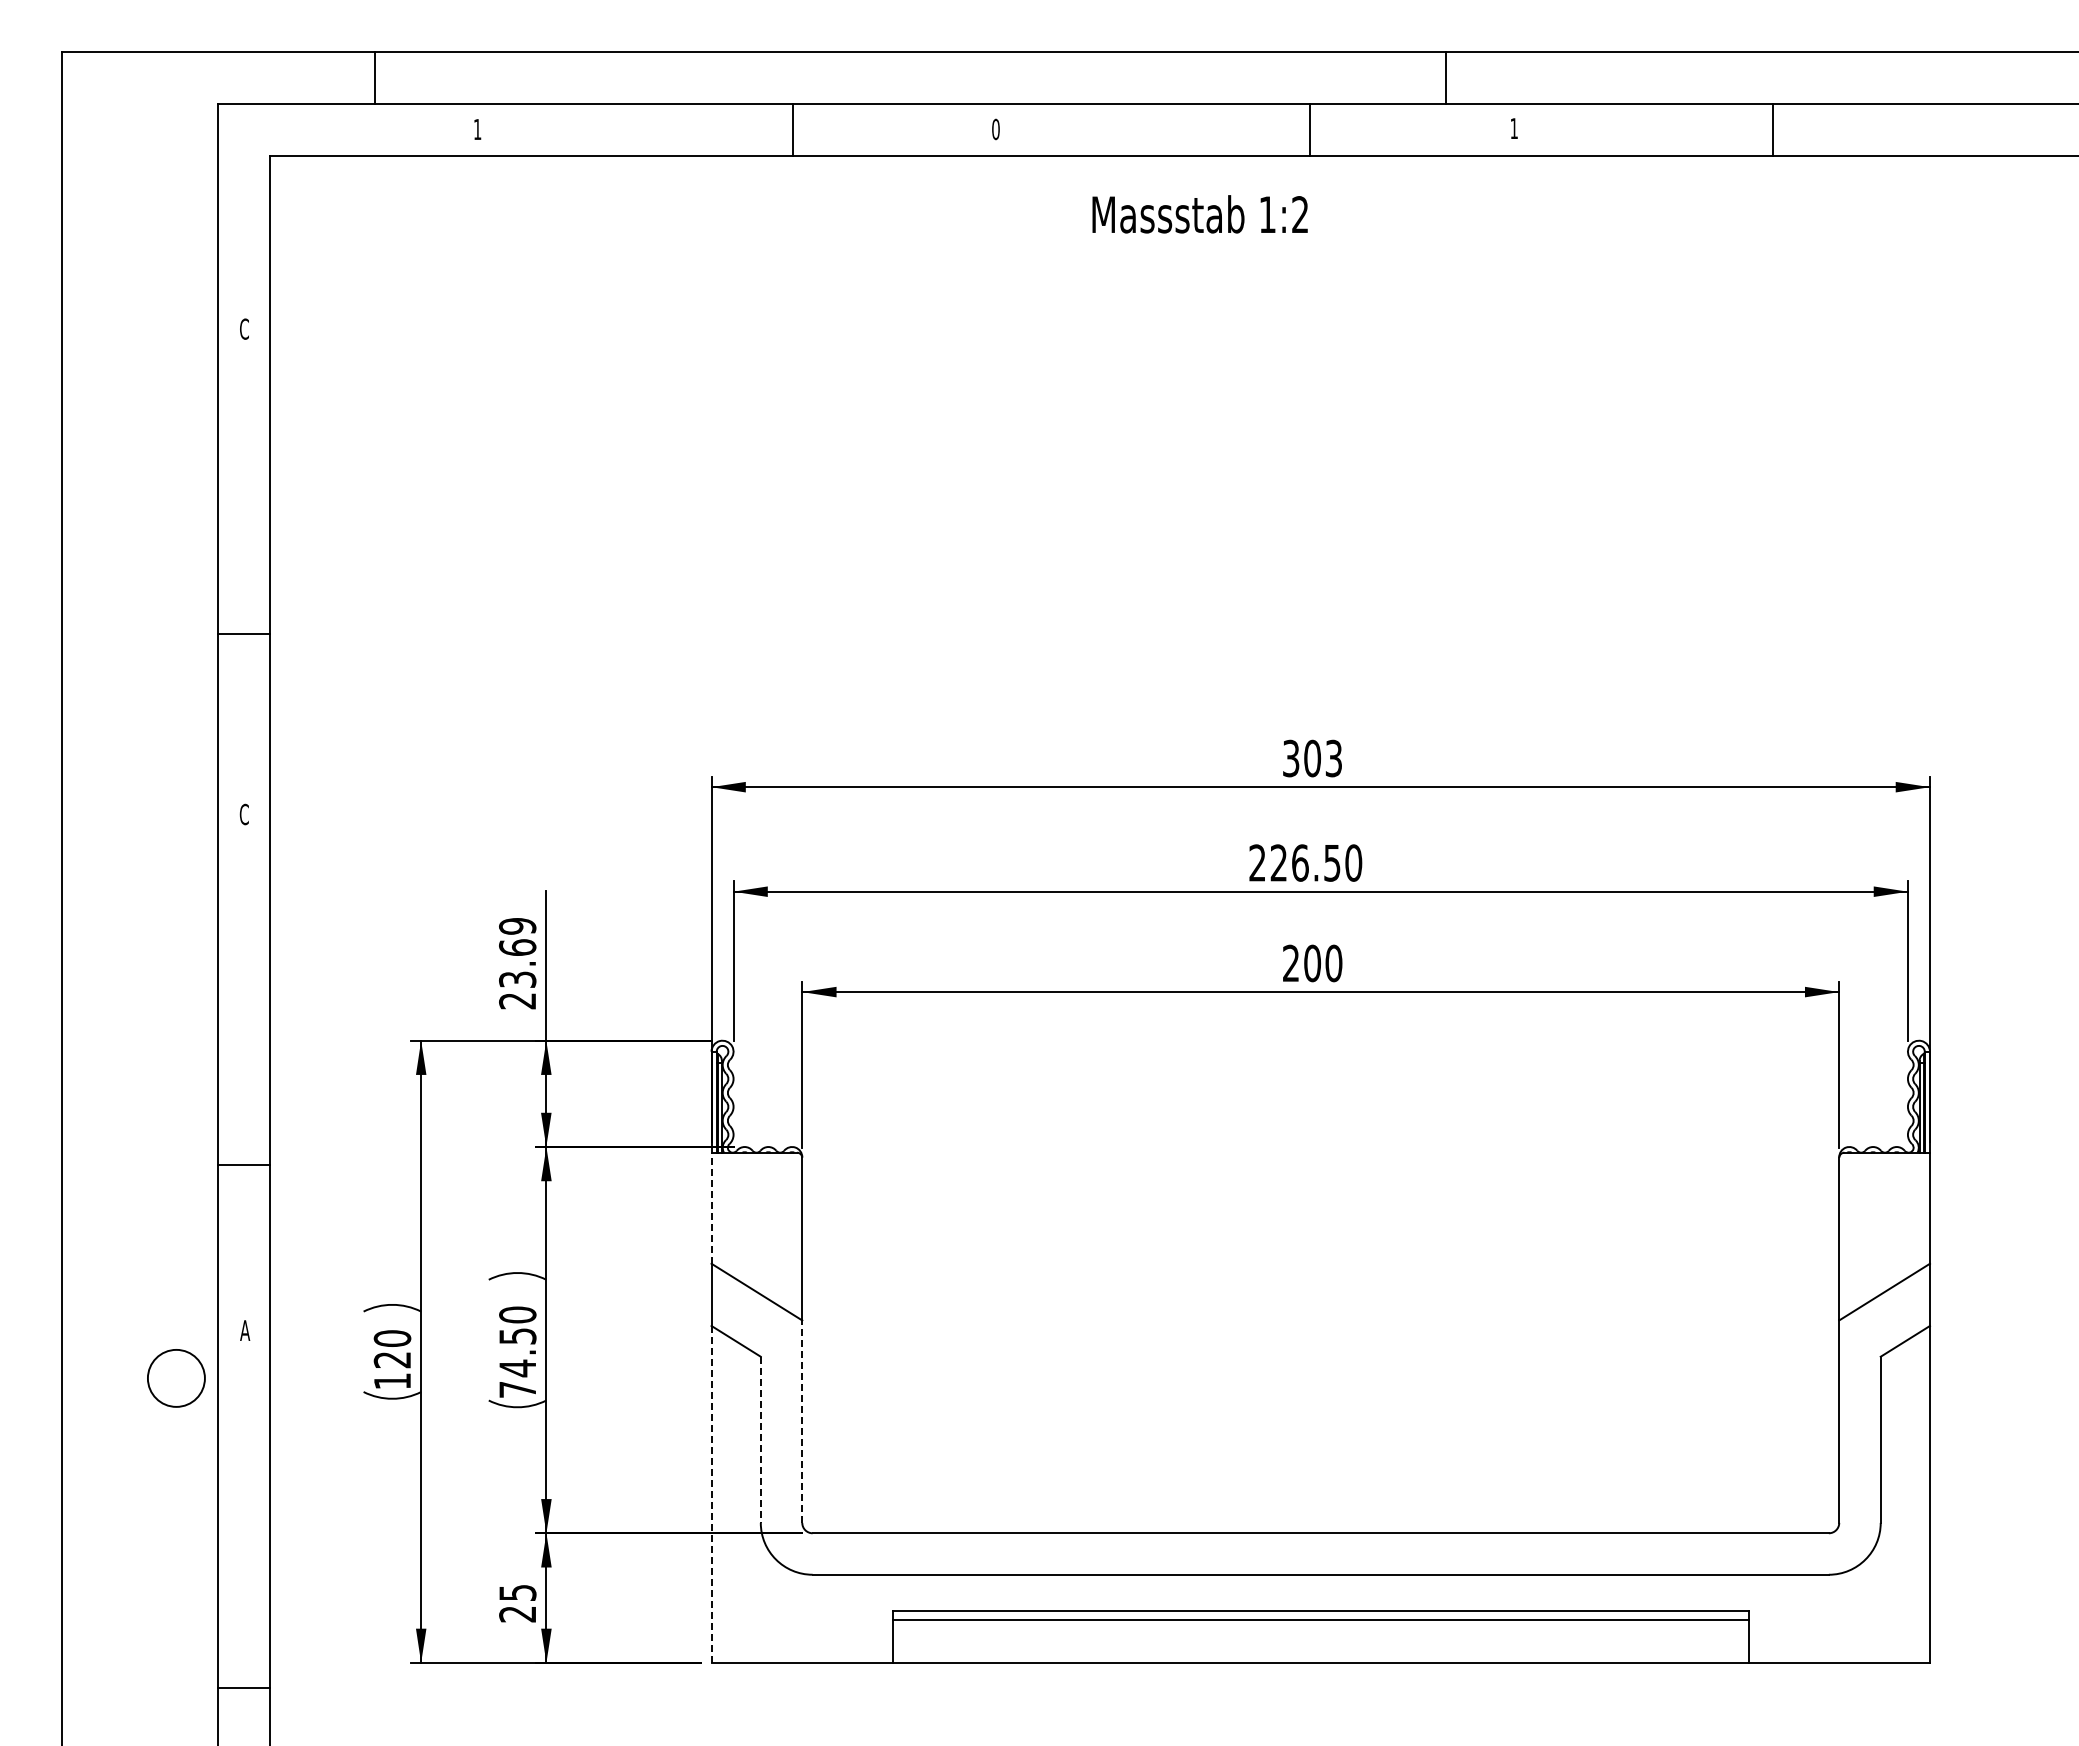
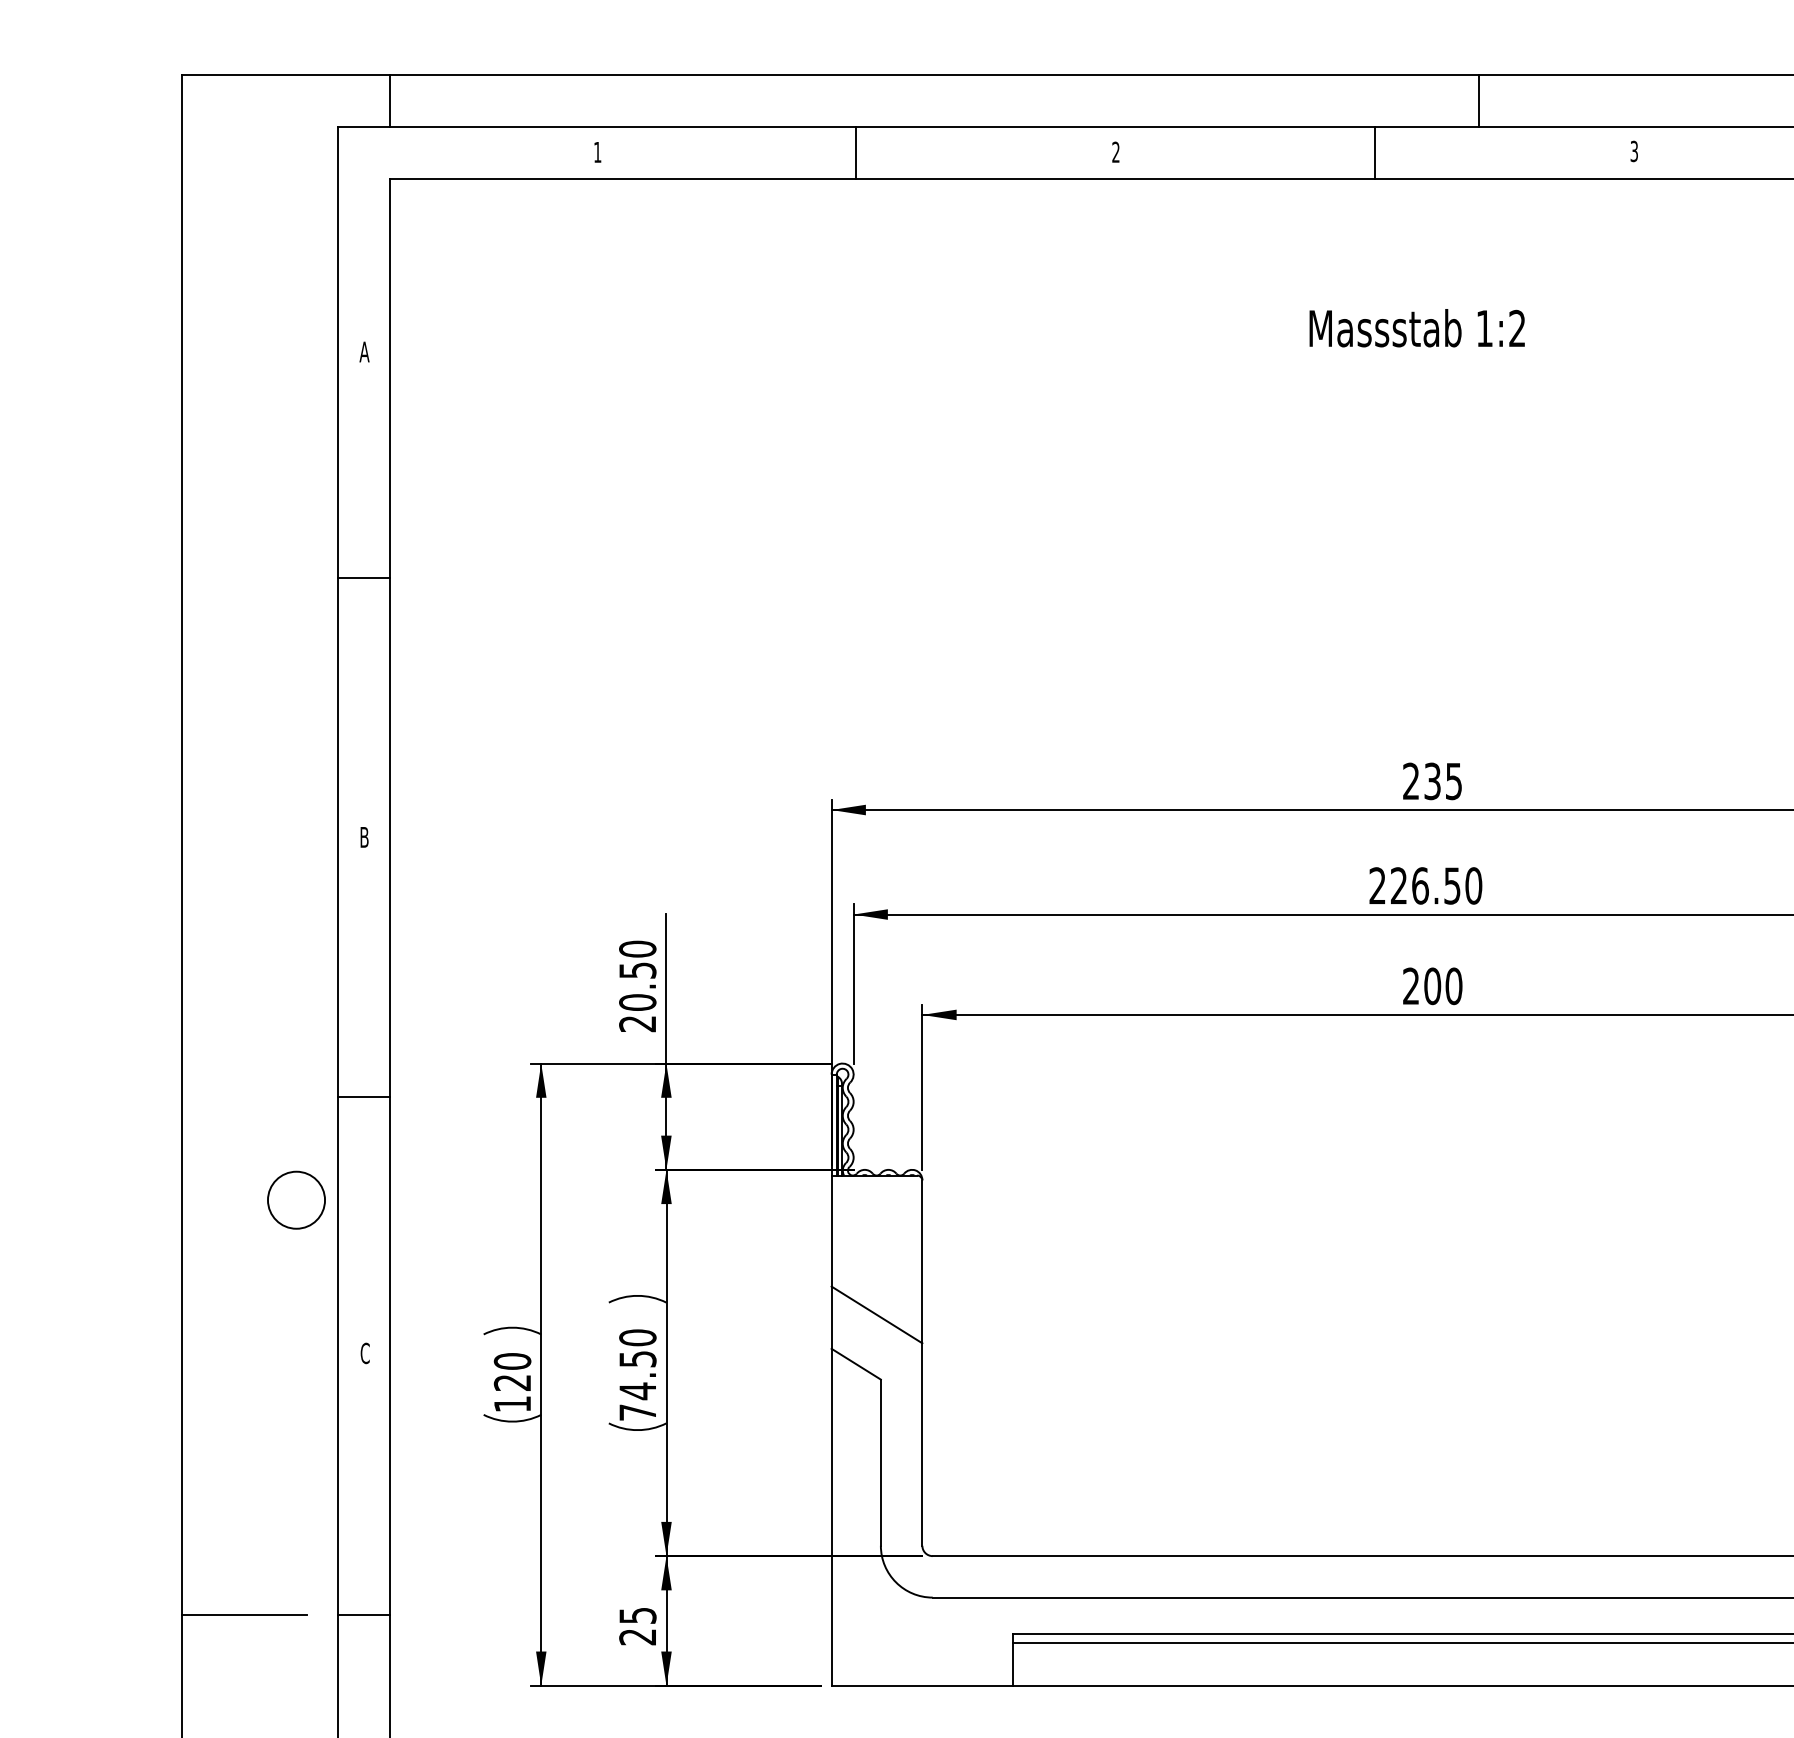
line: (374, 78) -> (389, 101), moved
line: (1445, 78) -> (1478, 101), moved
text: (1513, 128) -> (1633, 151), 1 -> 3
line: (793, 129) -> (856, 152), moved
text: (995, 129) -> (1115, 152), 0 -> 2
line: (1309, 129) -> (1374, 152), moved
text: (1199, 214) -> (1416, 328), moved
text: (244, 328) -> (364, 351), C -> A
line: (243, 634) -> (363, 578), moved
text: (1312, 758) -> (1432, 781), 303 -> 235
text: (243, 814) -> (363, 837), C -> B
text: (517, 952) -> (637, 975), 23.69 -> 20.50
line: (243, 1164) -> (363, 1096), moved
line: (711, 1208) -> (831, 1231), dashed -> solid
text: (245, 1330) -> (365, 1353), A -> C
circle: (176, 1378) -> (296, 1200), moved
line: (802, 1421) -> (922, 1444), dashed -> solid
line: (760, 1440) -> (880, 1463), dashed -> solid
line: (711, 1493) -> (831, 1516), dashed -> solid
line: (124, 1592) -> (244, 1615), added
line: (243, 1688) -> (363, 1615), moved

